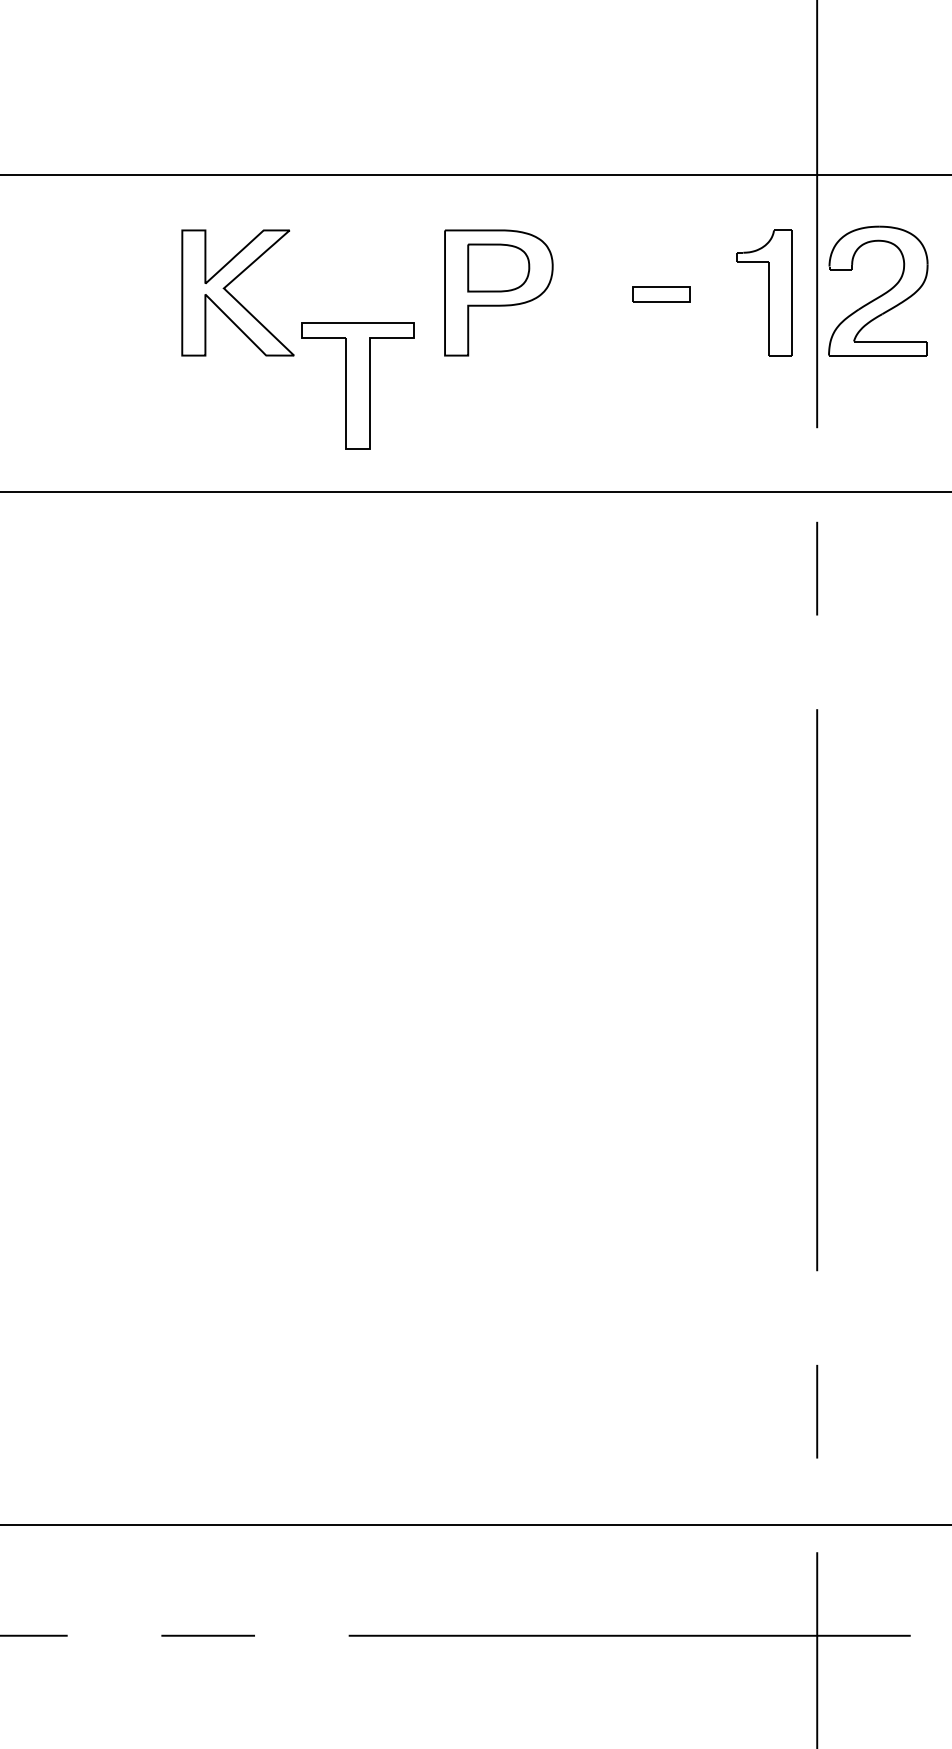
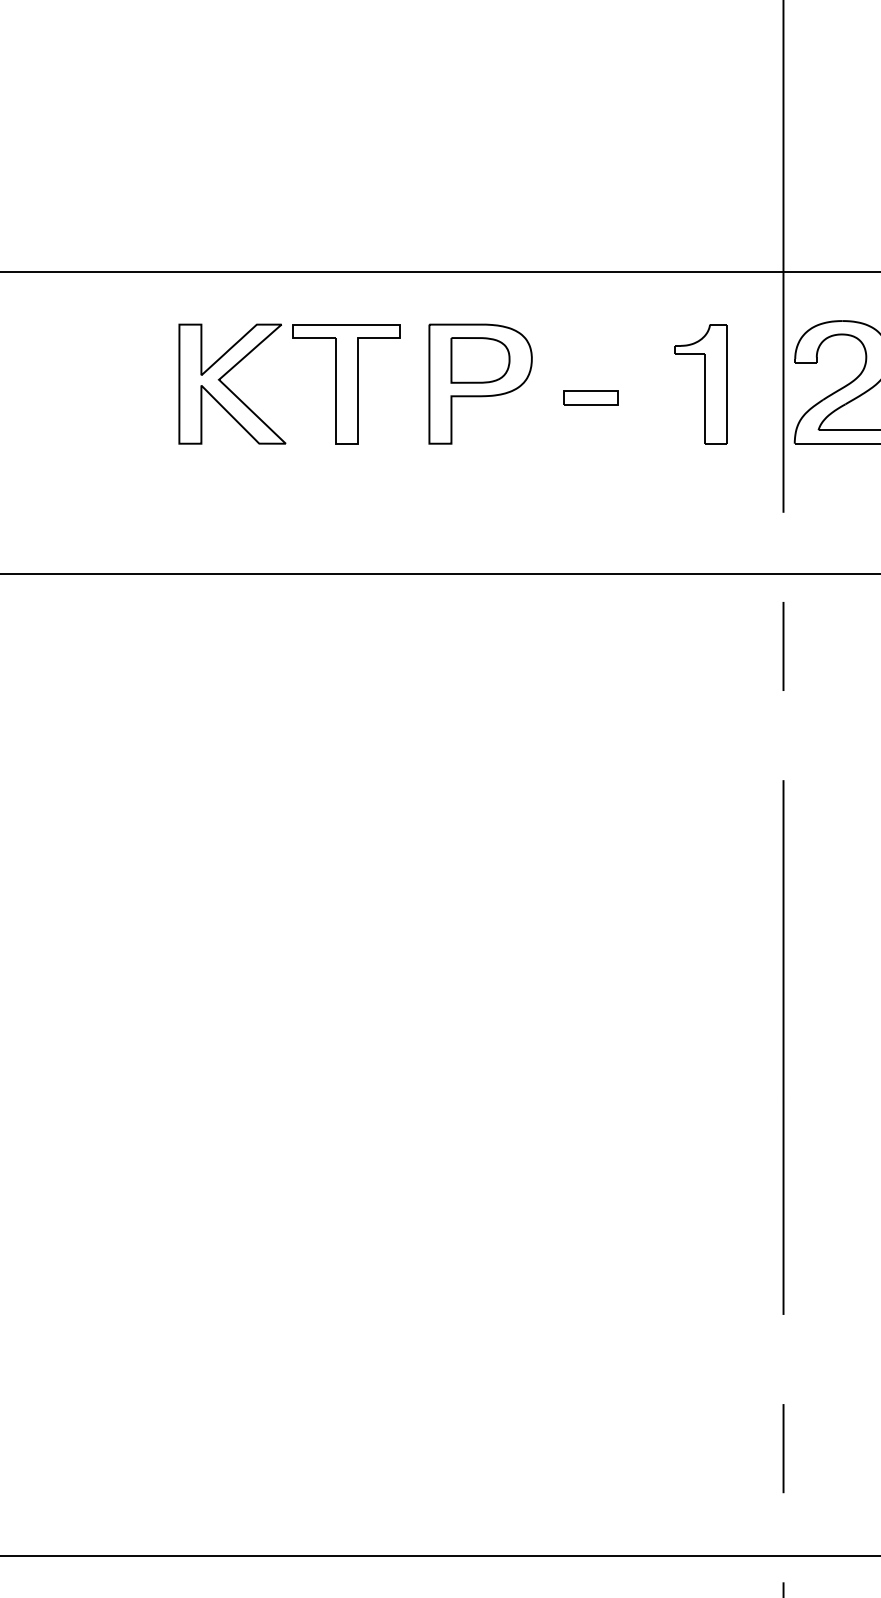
part: (764, 292) -> (701, 383), moved
part: (661, 294) -> (591, 397), moved
part: (357, 385) -> (346, 383), moved

